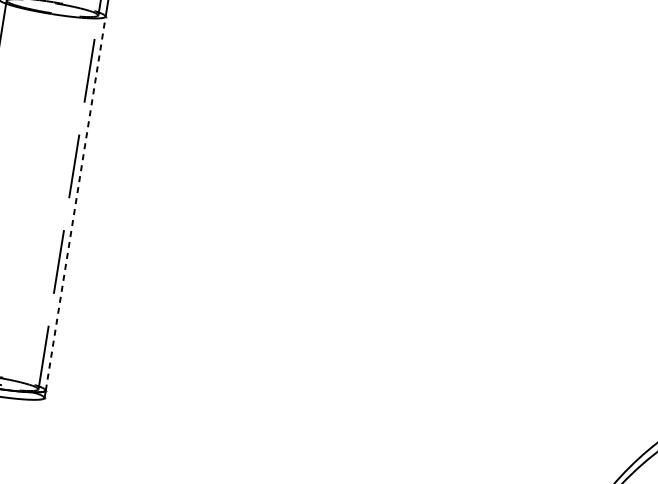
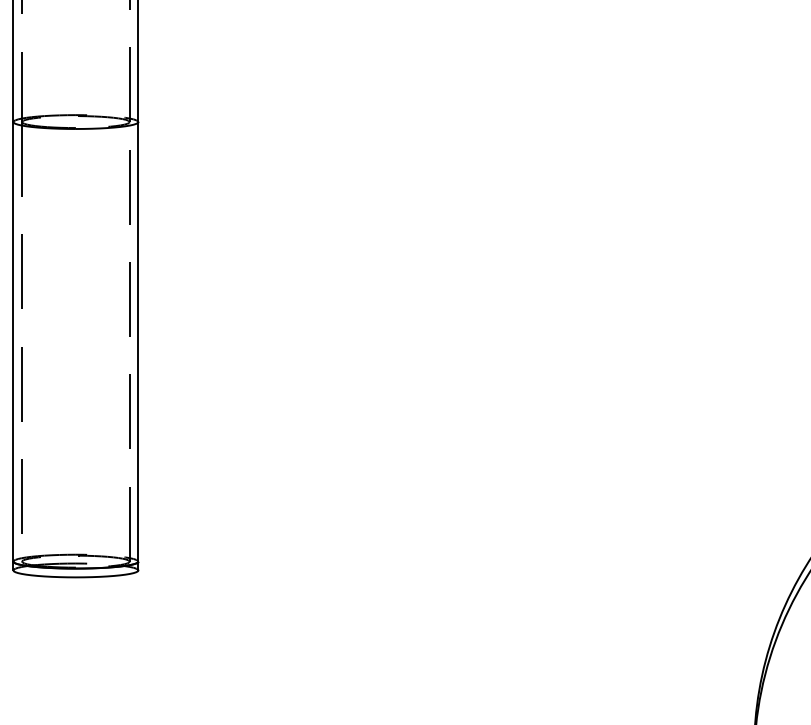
line: (75, 203) -> (138, 341), dashed -> solid

